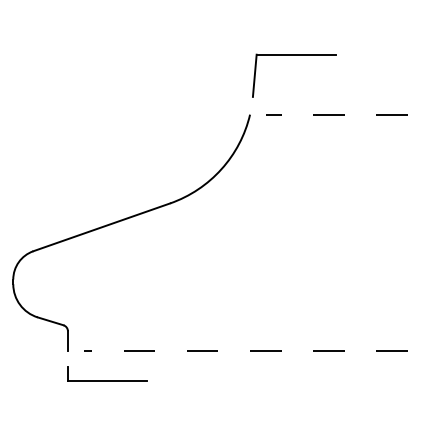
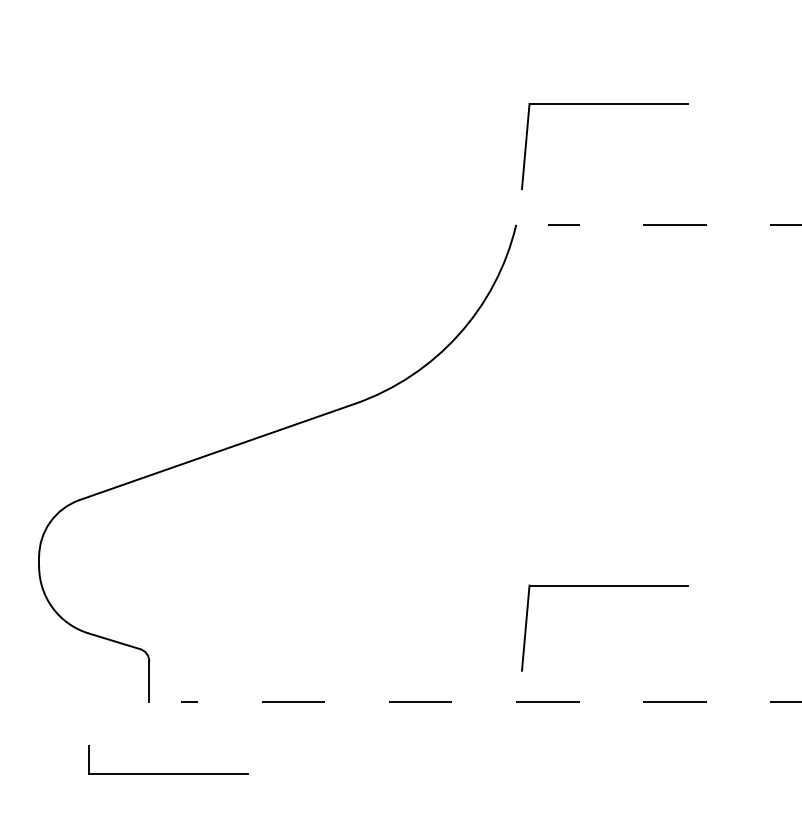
part: (294, 294) -> (605, 587), added
part: (107, 380) -> (168, 772), moved

